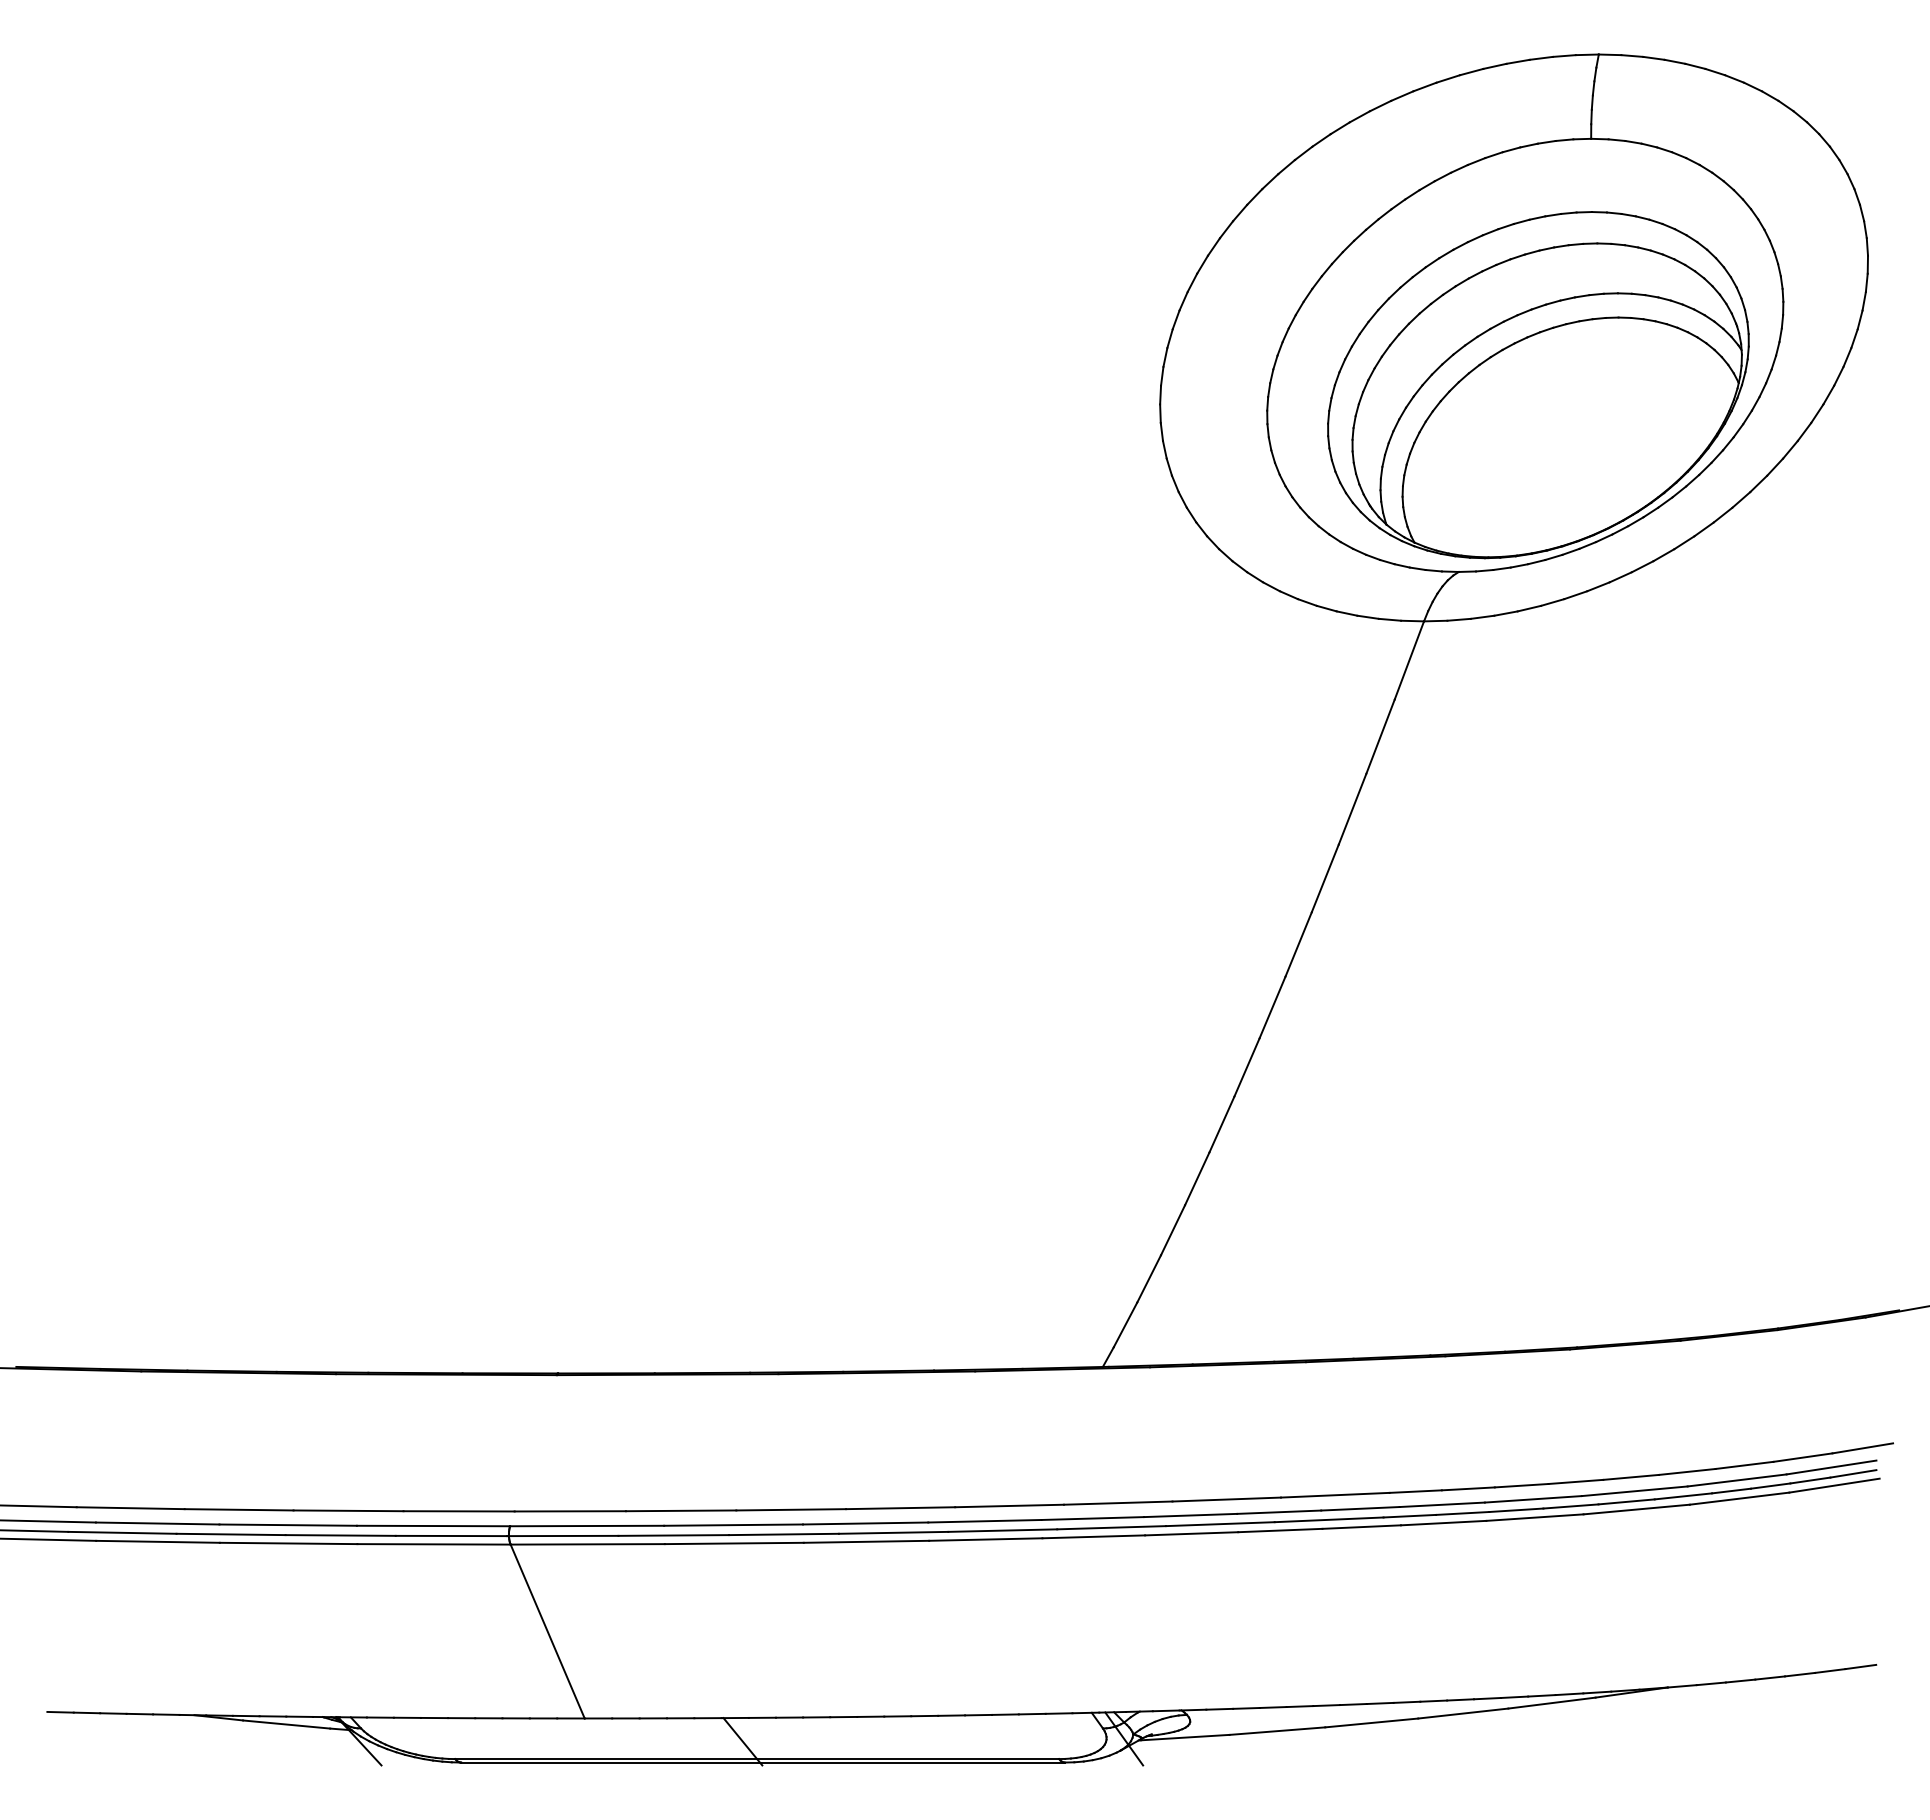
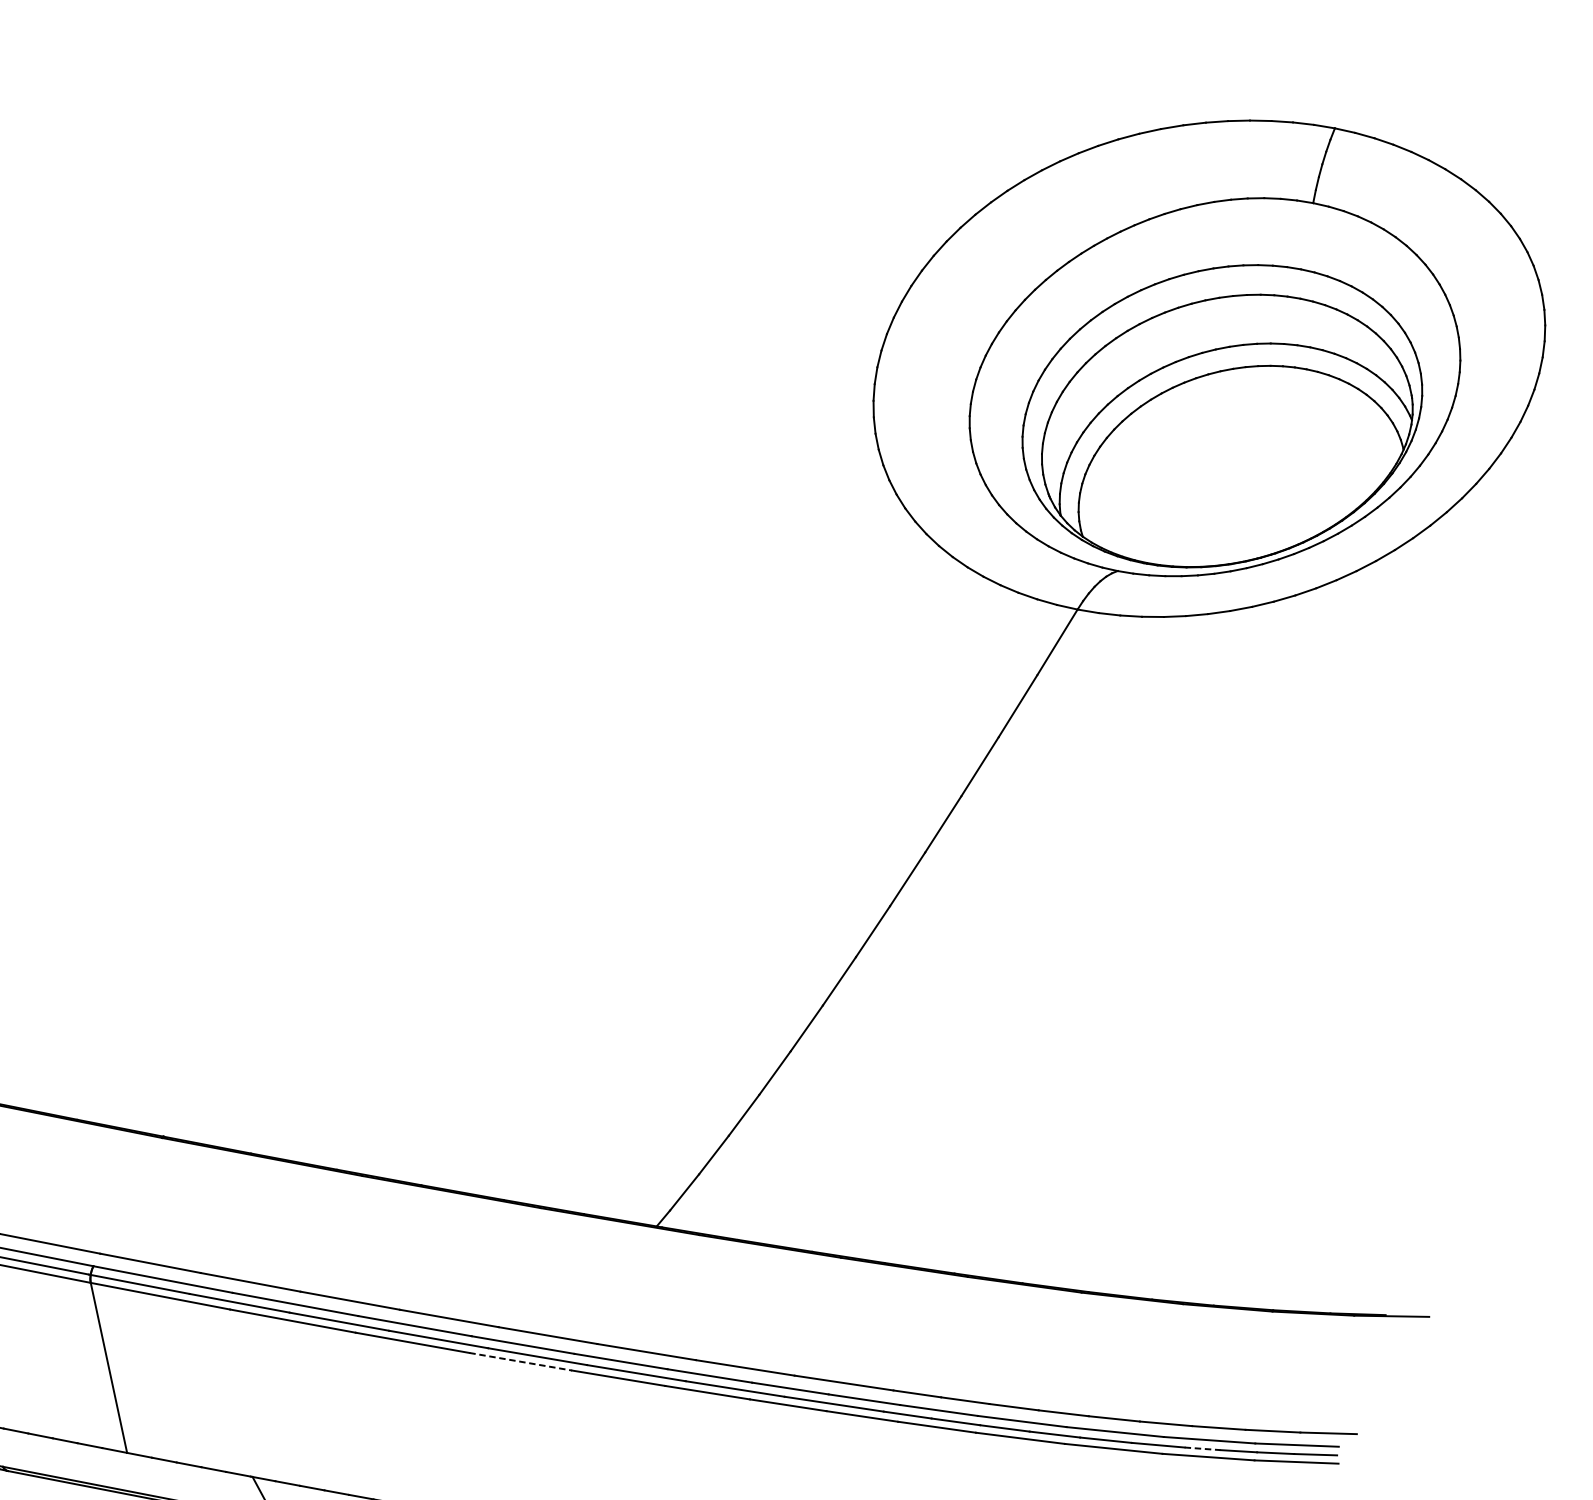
line: (1731, 1491) -> (1202, 1449), solid -> dashed
line: (985, 1539) -> (520, 1361), solid -> dashed

